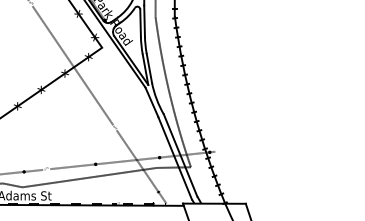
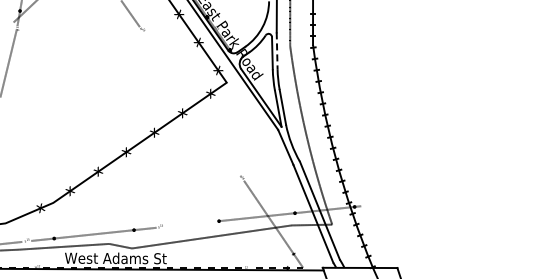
line: (144, 21) -> (277, 51), solid -> dashed
line: (73, 65) -> (192, 103), removed
line: (72, 166) -> (191, 223), removed

